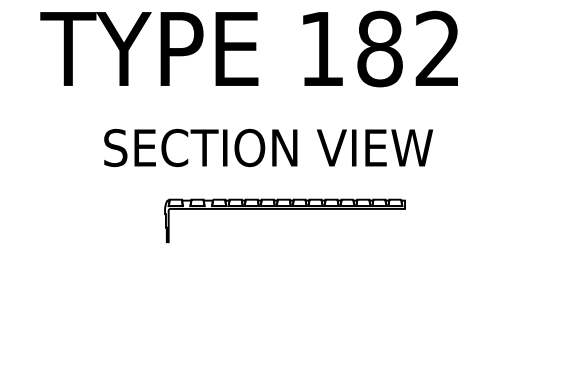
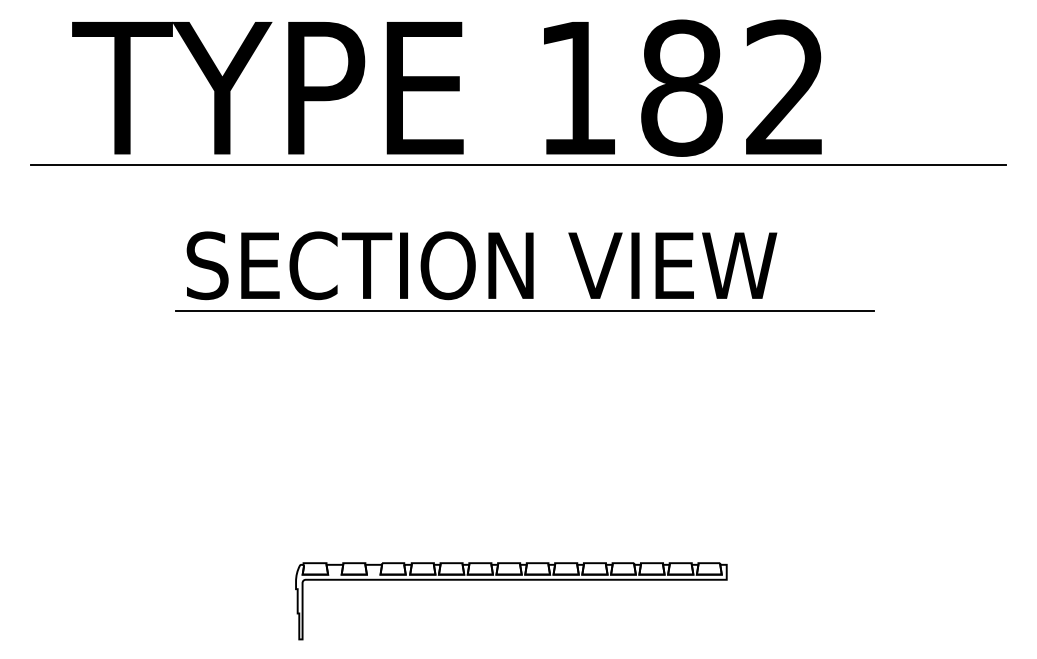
line: (288, 91) -> (517, 164), added
line: (292, 173) -> (524, 311), added
part: (284, 209) -> (510, 580), moved

